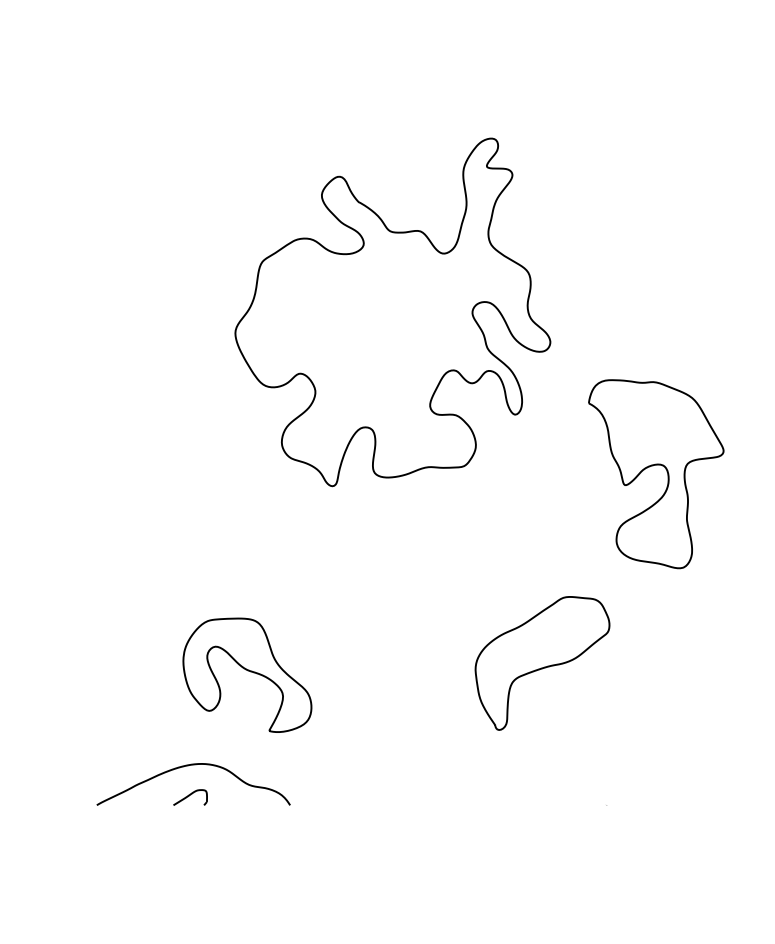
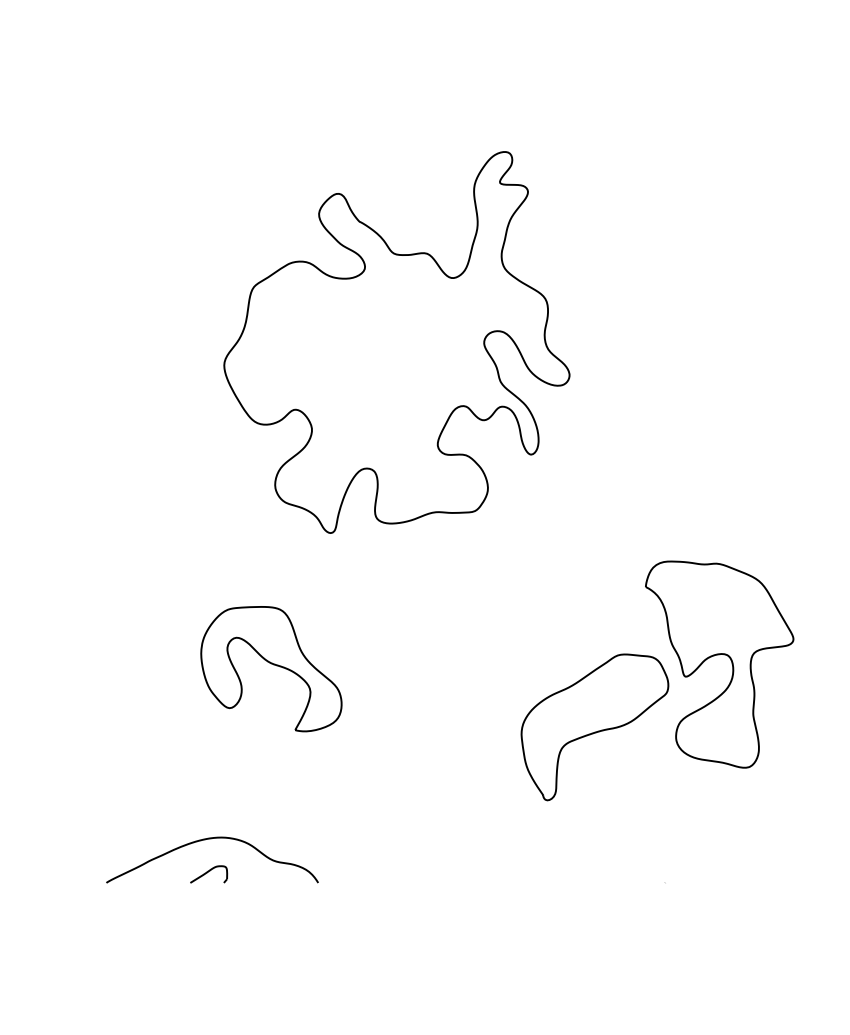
part: (392, 312) -> (396, 342), moved
part: (653, 466) -> (716, 656), moved
part: (247, 674) -> (271, 668), moved

